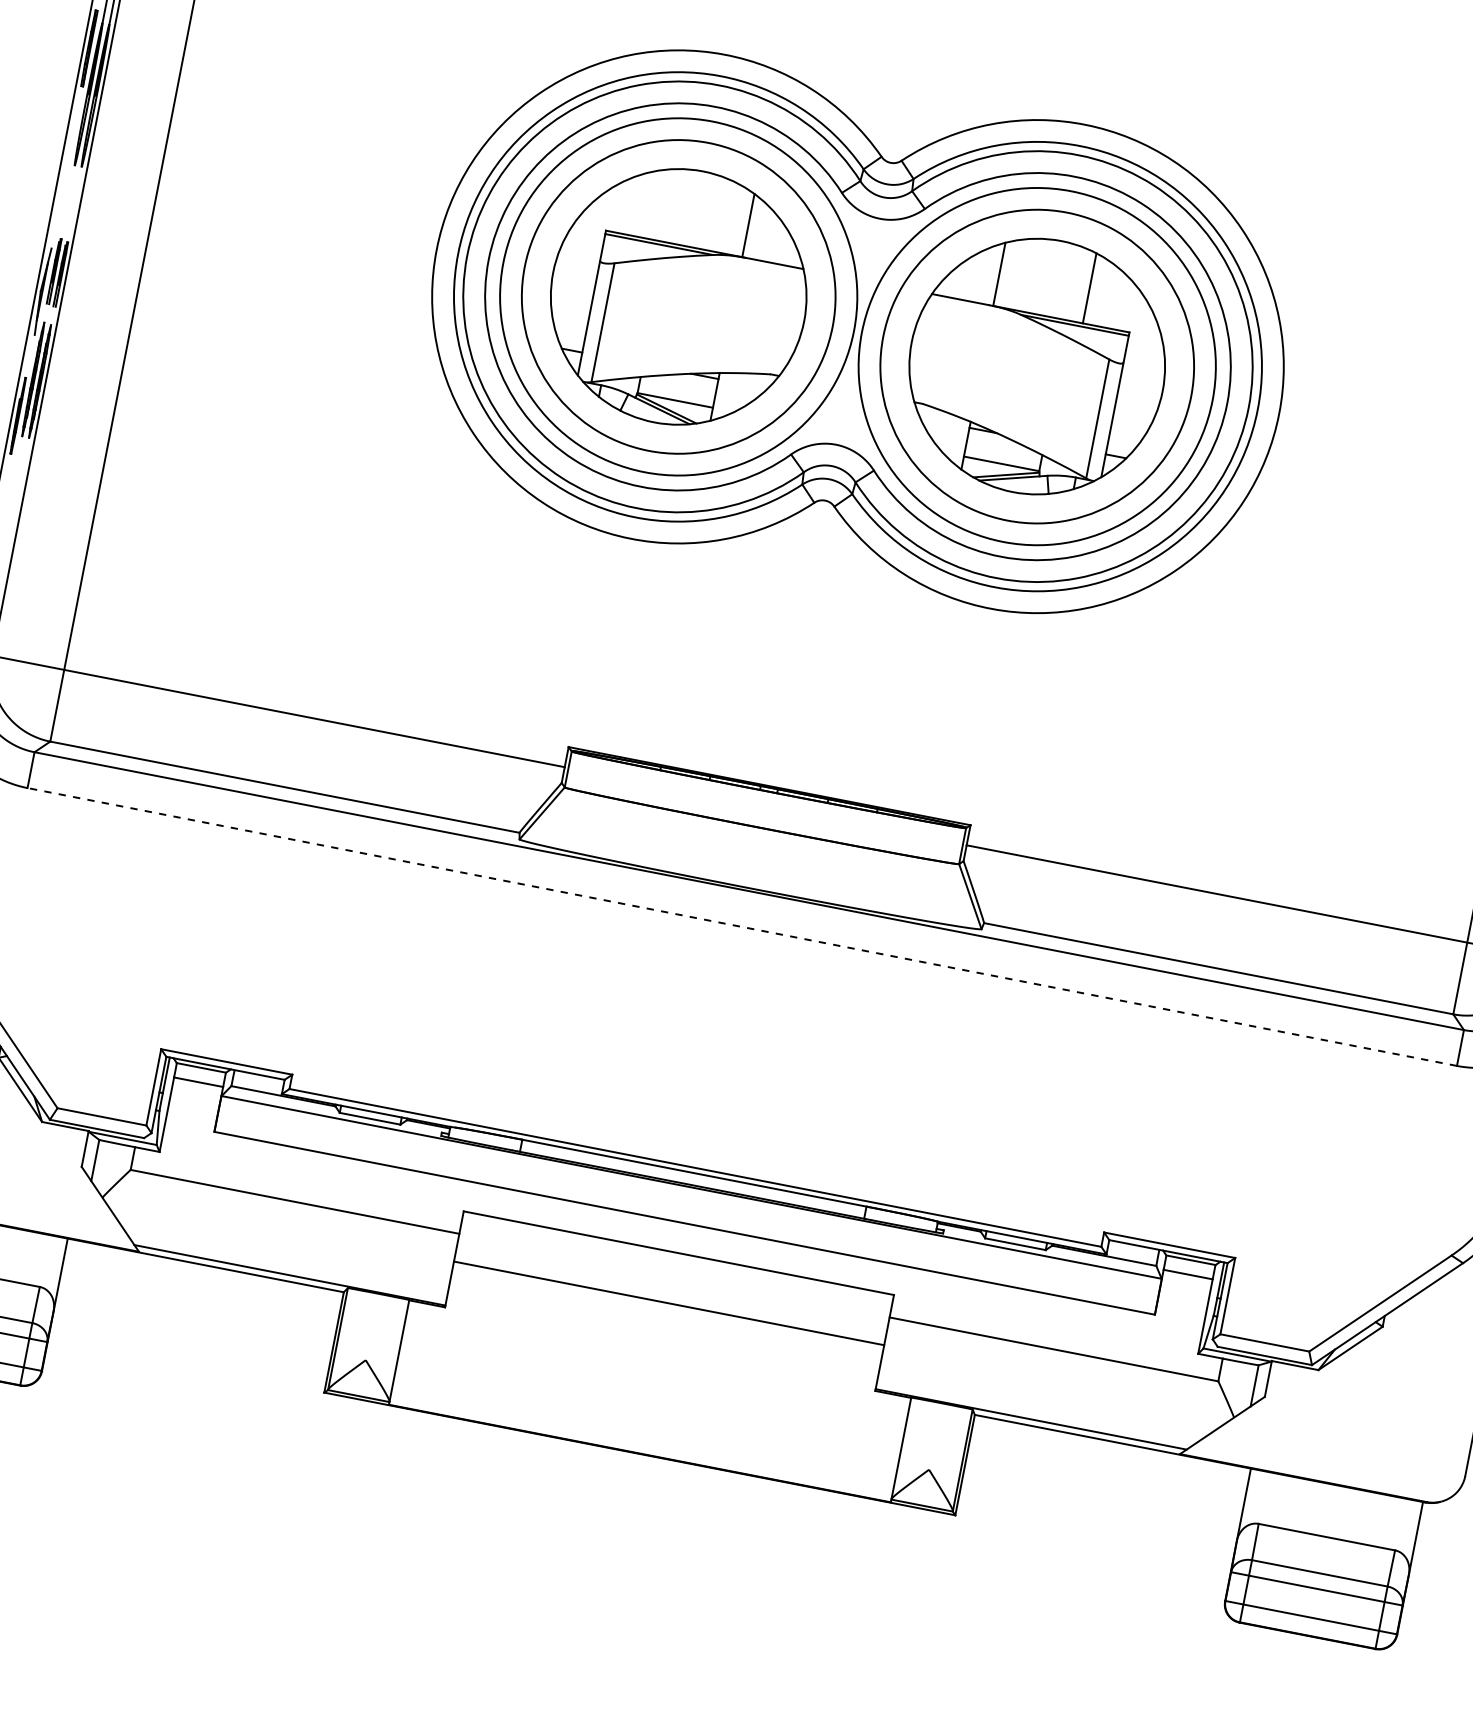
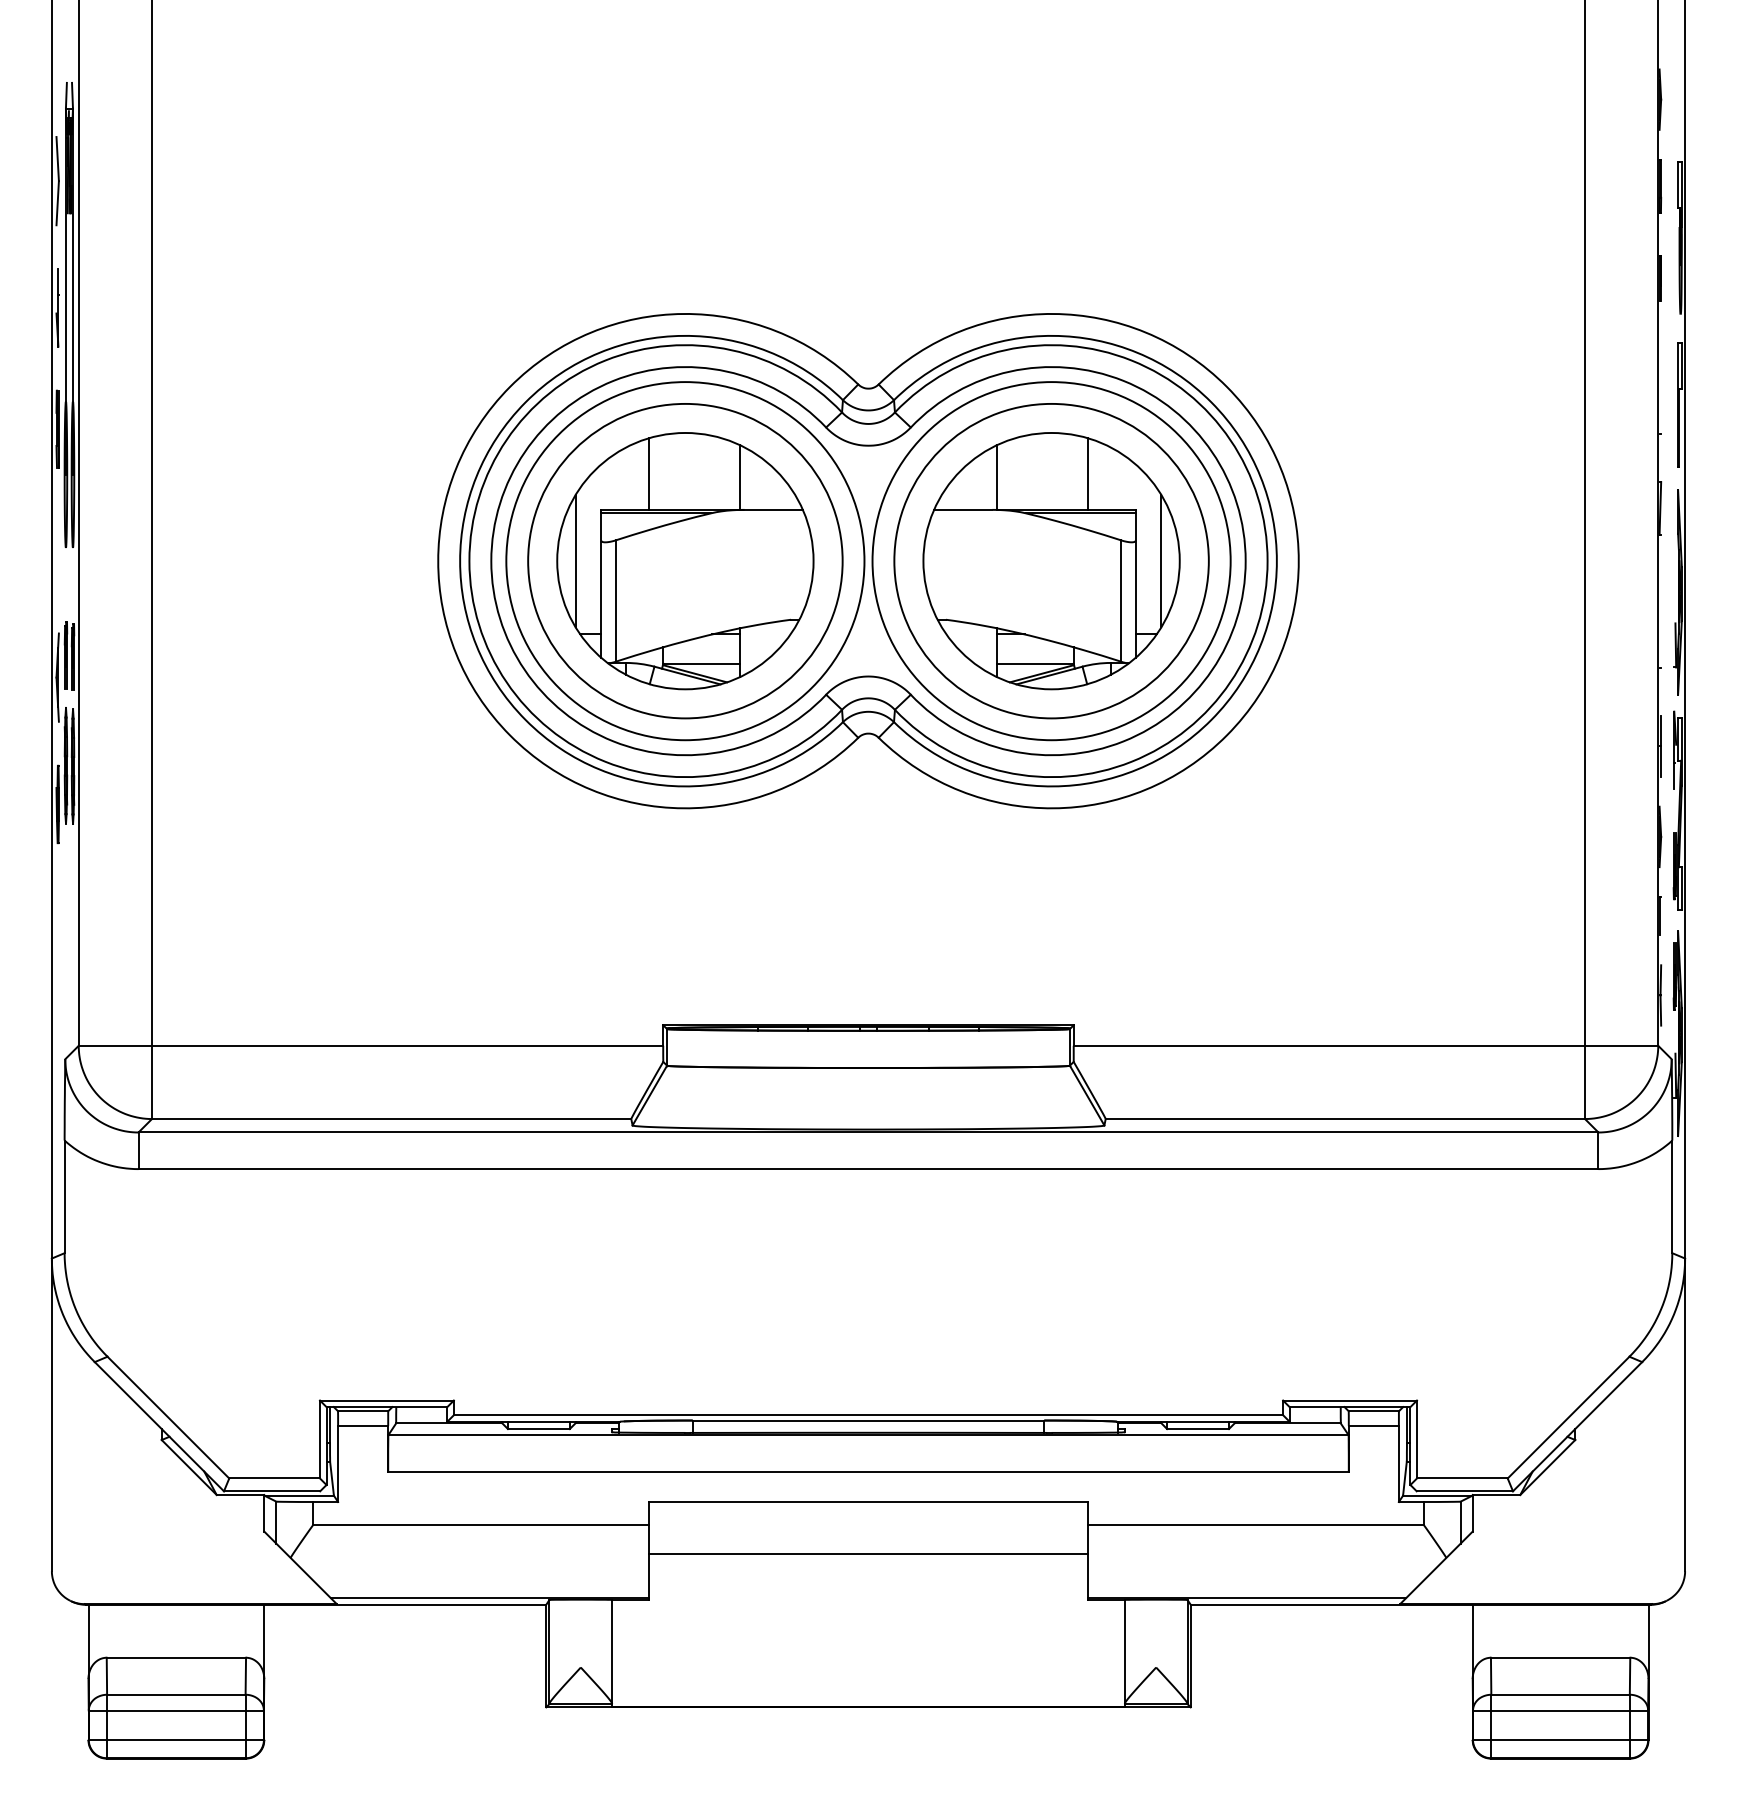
line: (659, 204) -> (648, 473), added
line: (571, 276) -> (575, 561), added
line: (1144, 387) -> (1161, 561), added
line: (742, 927) -> (868, 1169), dashed -> solid

